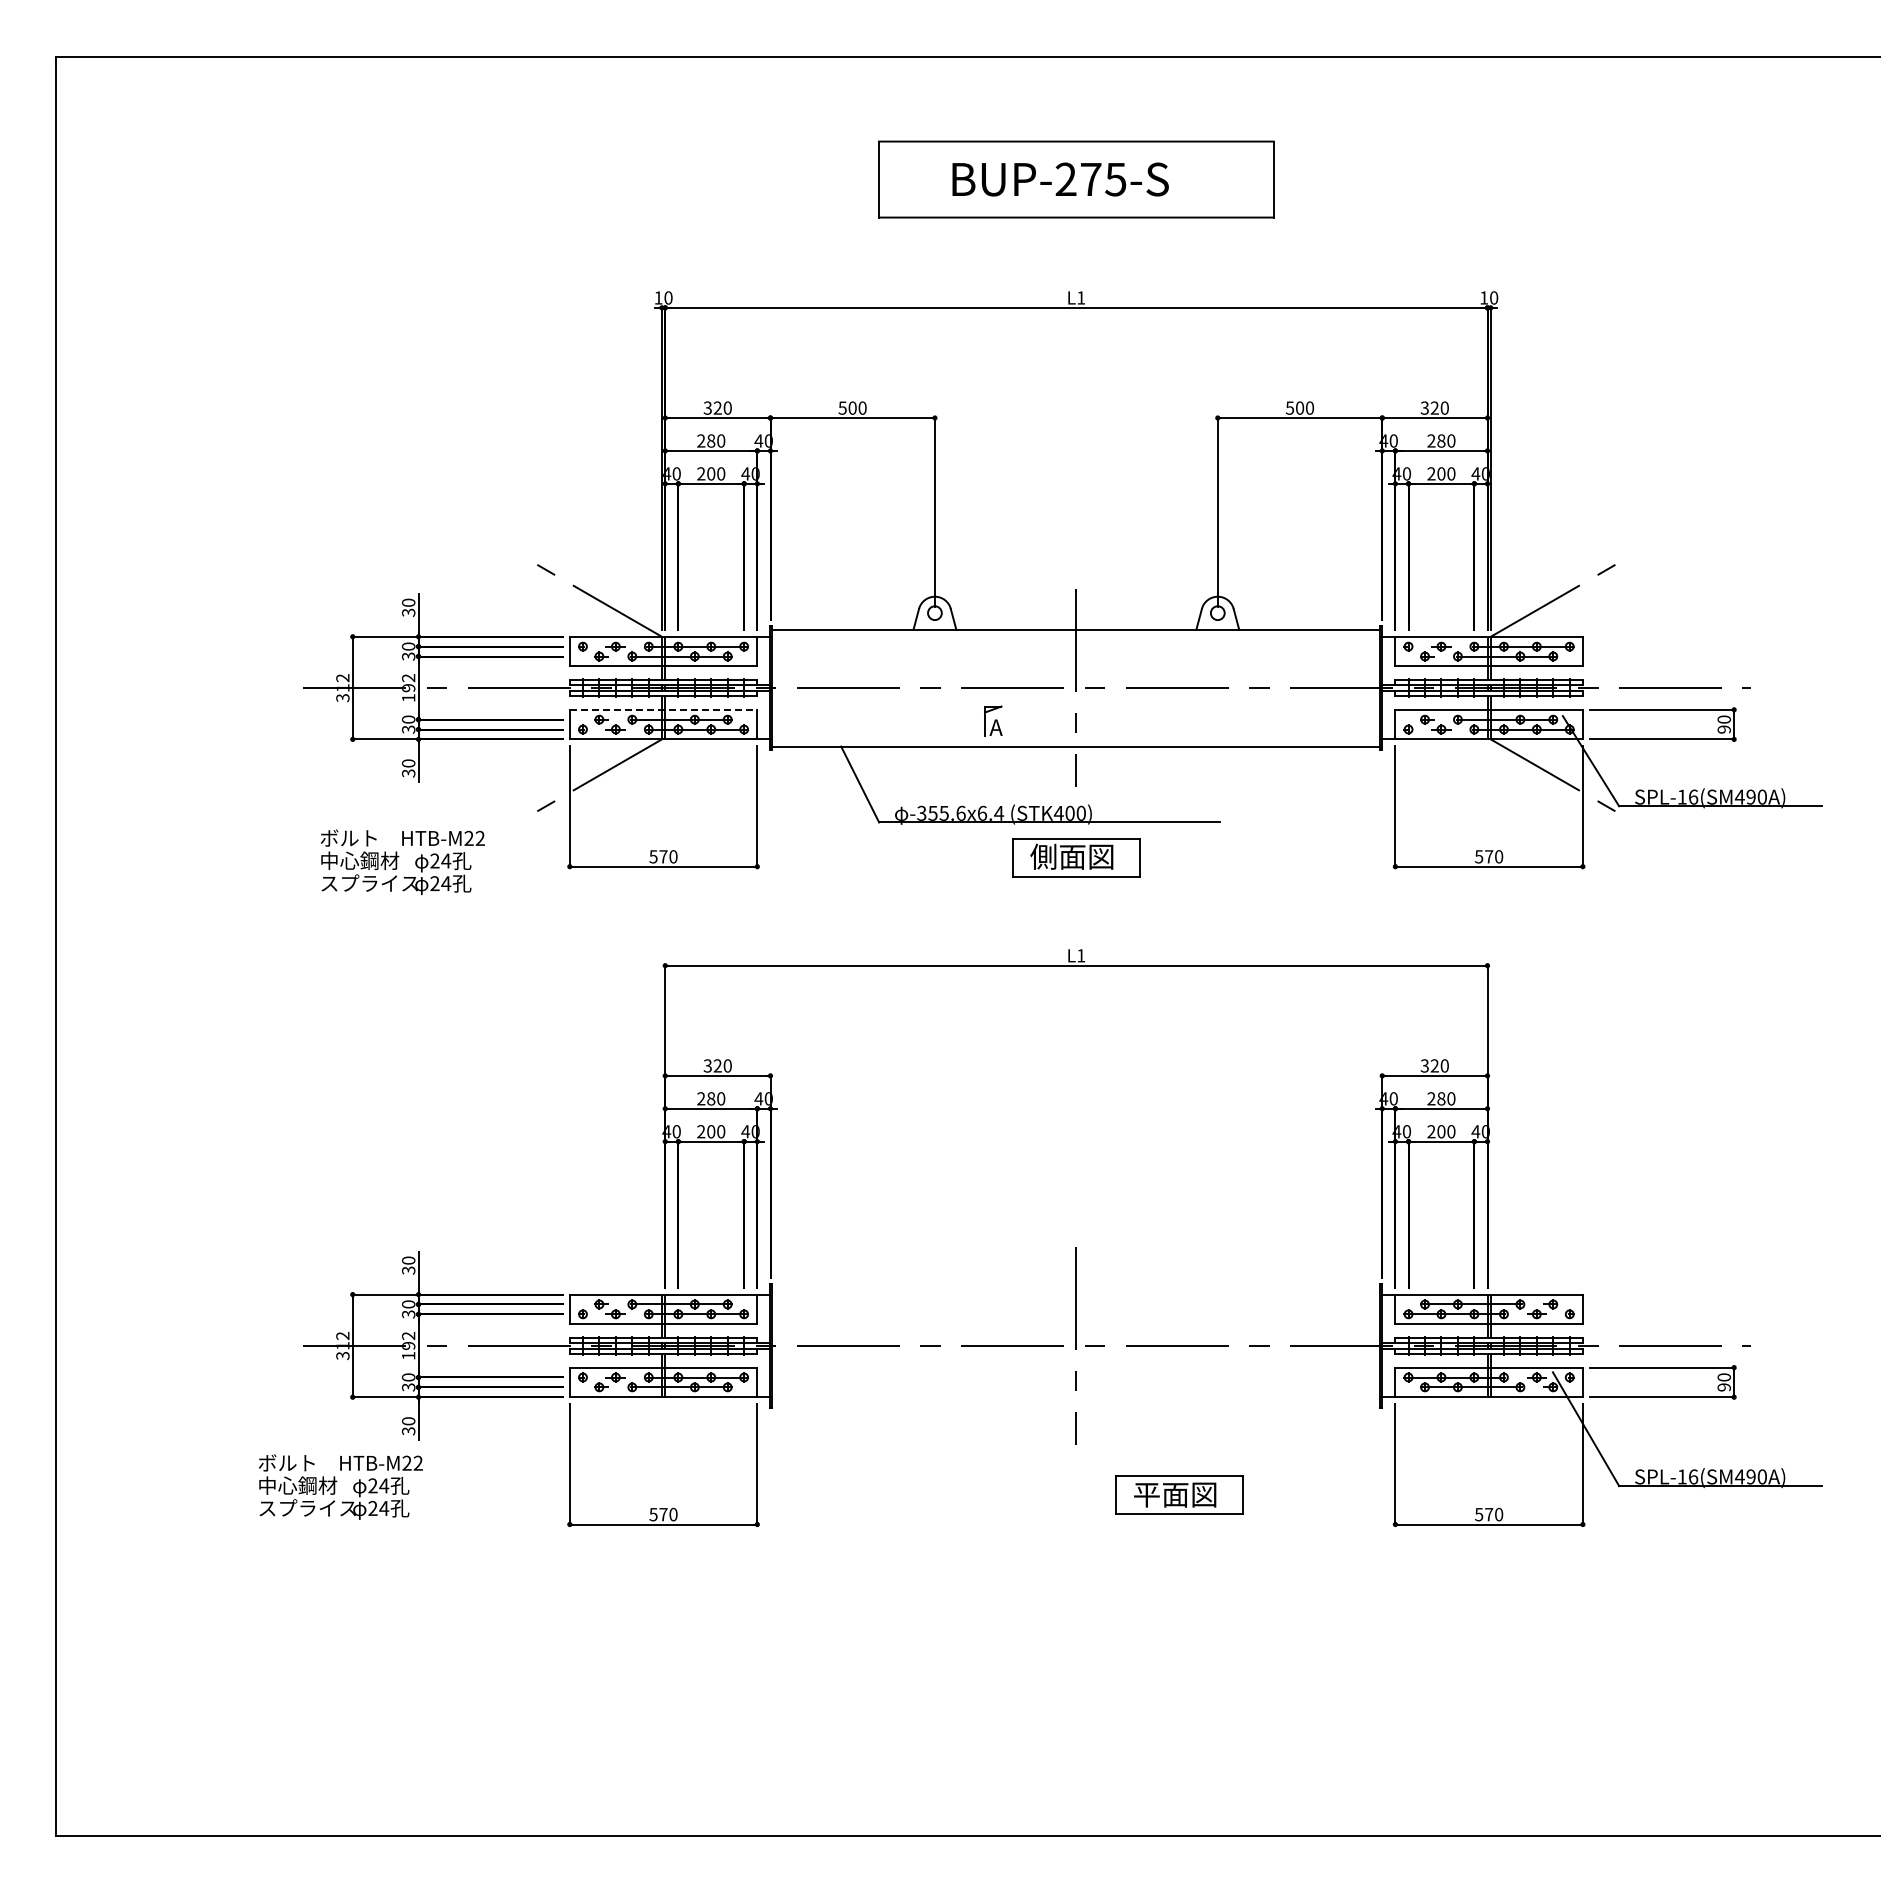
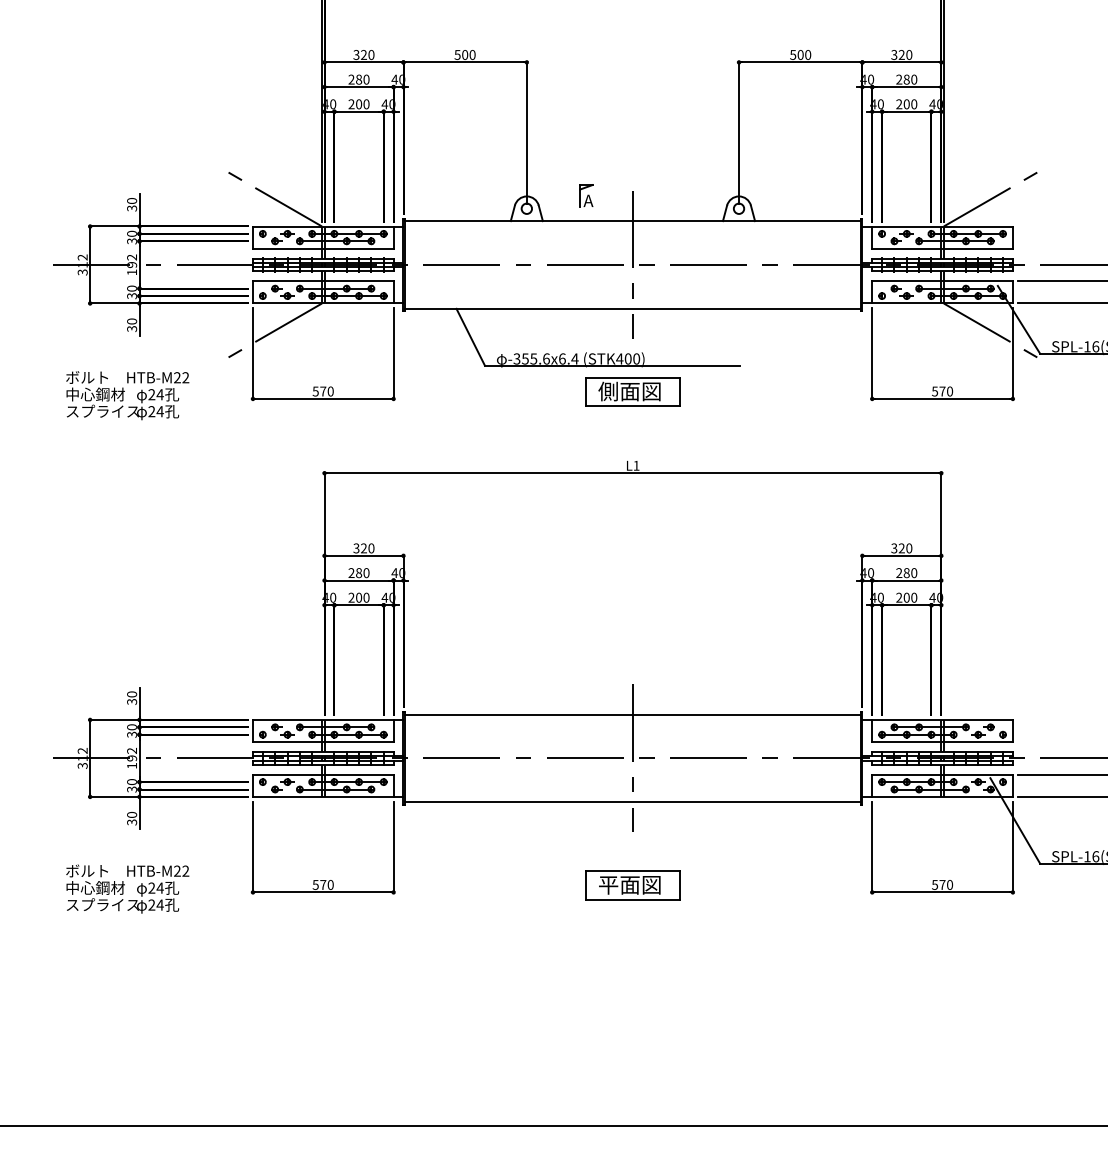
line: (663, 709) -> (323, 281), dashed -> solid
part: (993, 720) -> (586, 195), moved
line: (1076, 1287) -> (633, 714), added
line: (1076, 1404) -> (633, 802), added
text: (340, 1486) -> (127, 888), moved
part: (1179, 1494) -> (633, 884), moved

